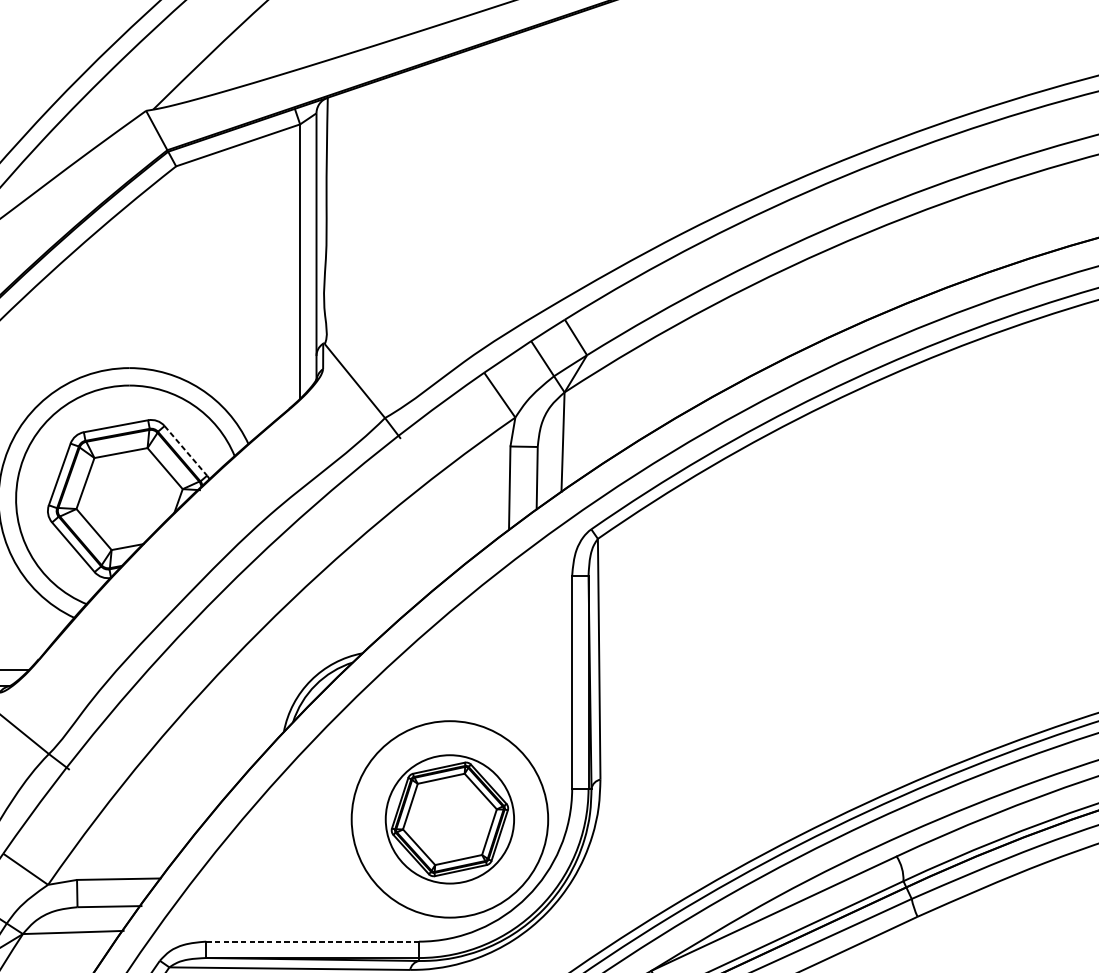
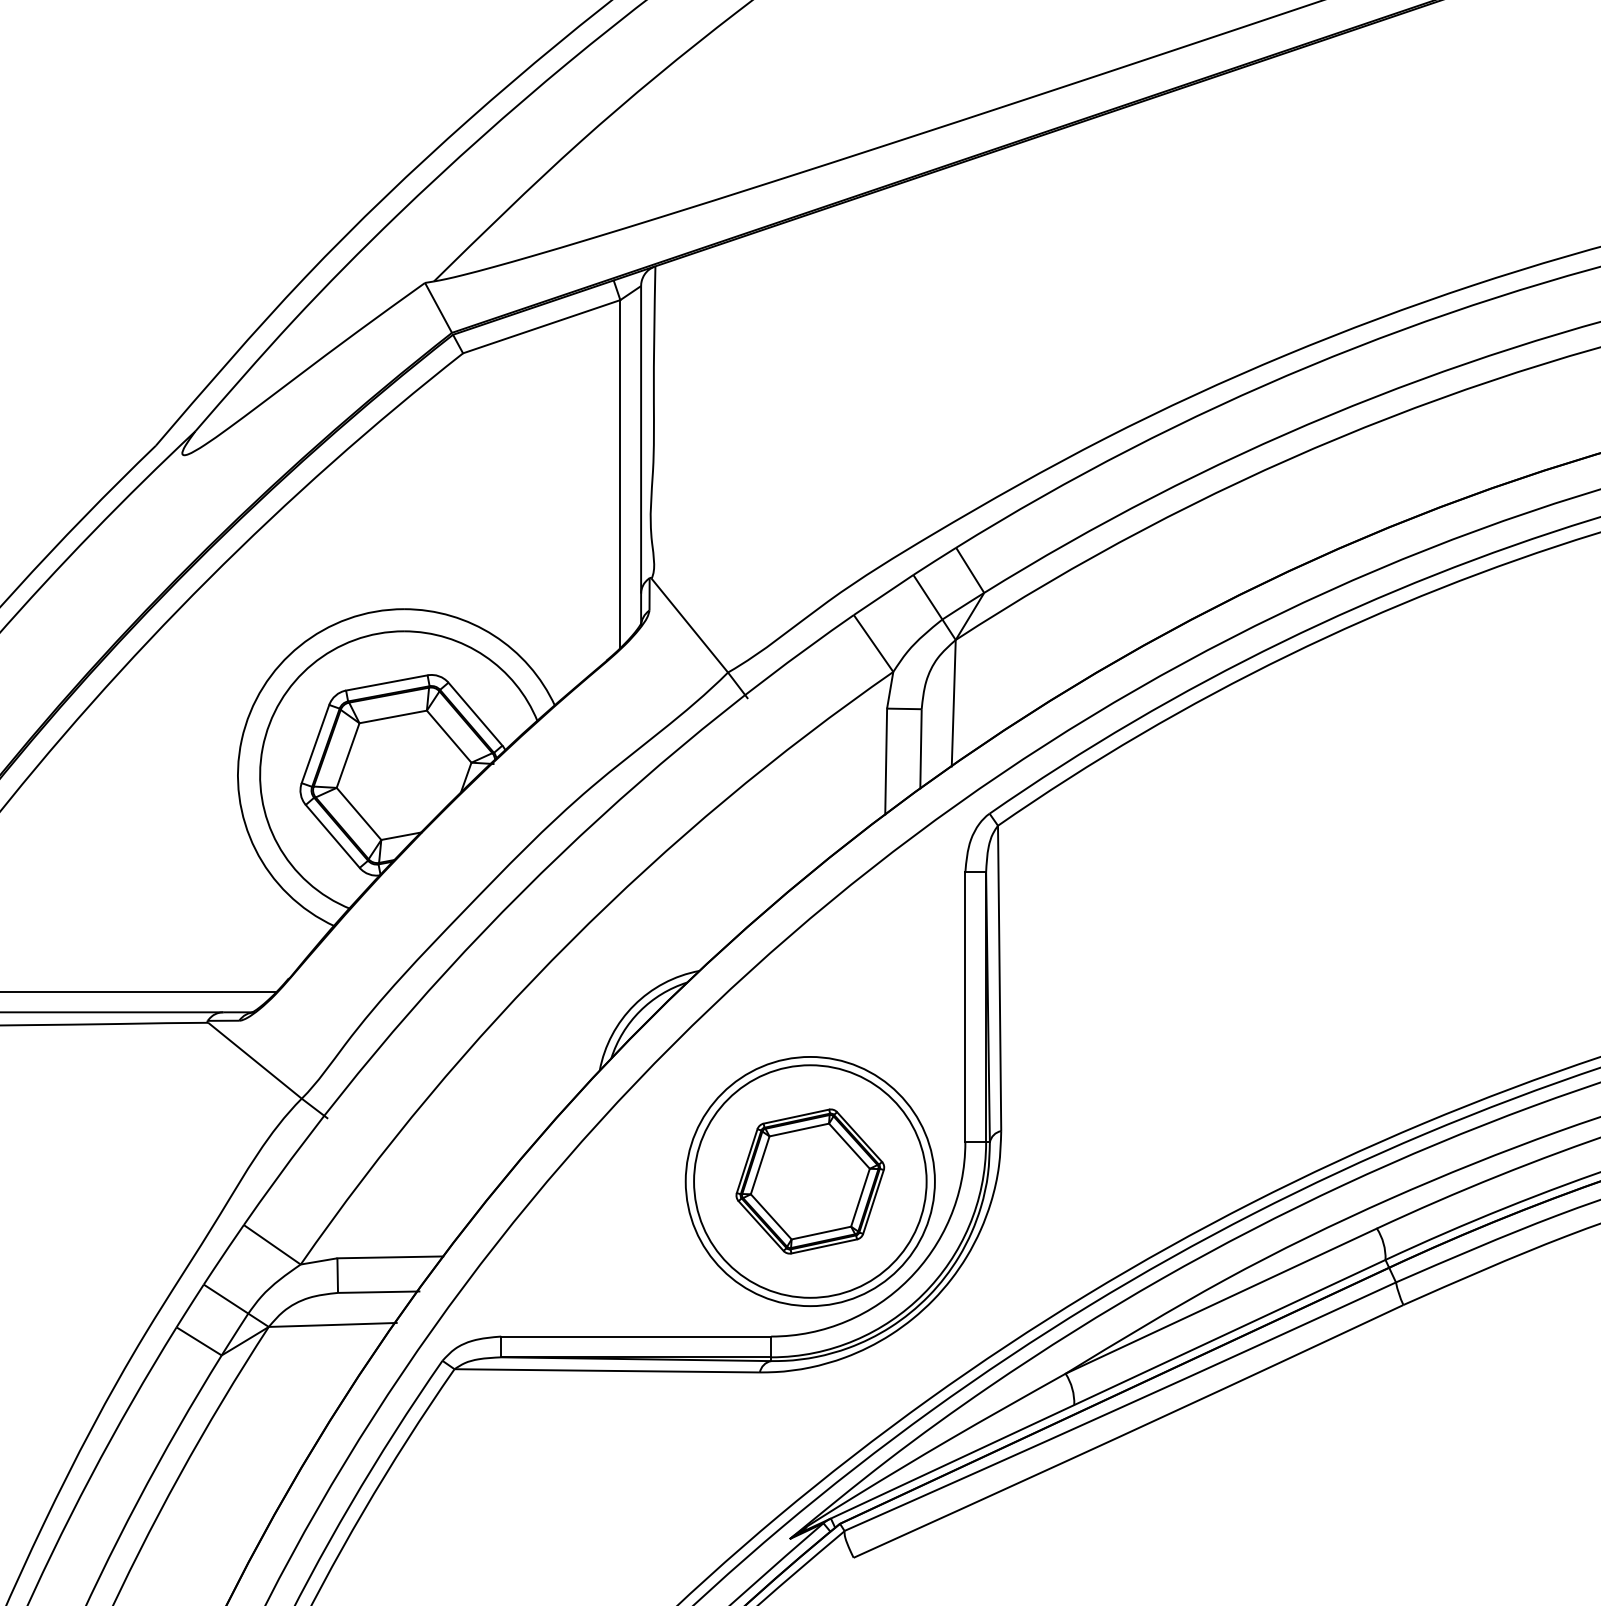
line: (185, 451) -> (475, 714), dashed -> solid
circle: (450, 819) -> (810, 1181), size x1.43
line: (312, 941) -> (636, 1336), dashed -> solid

